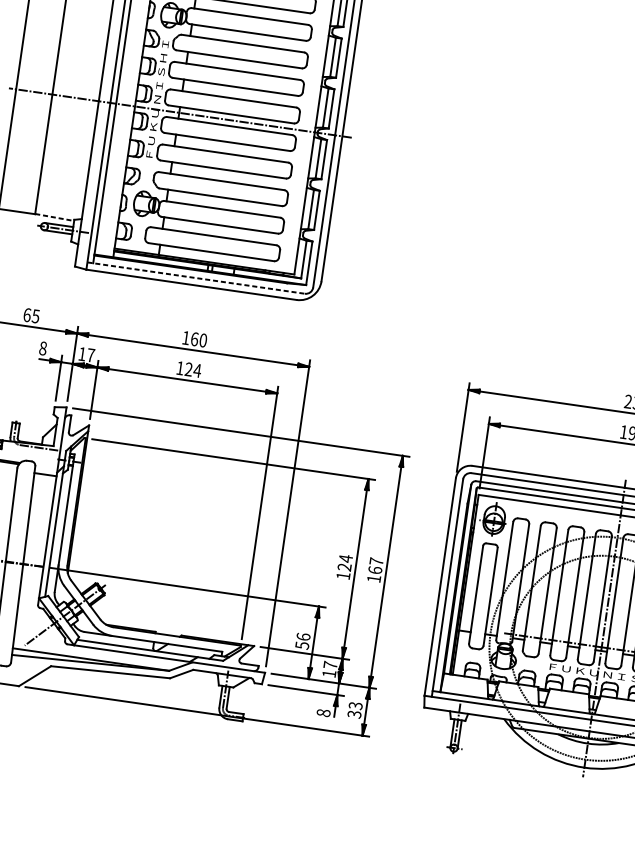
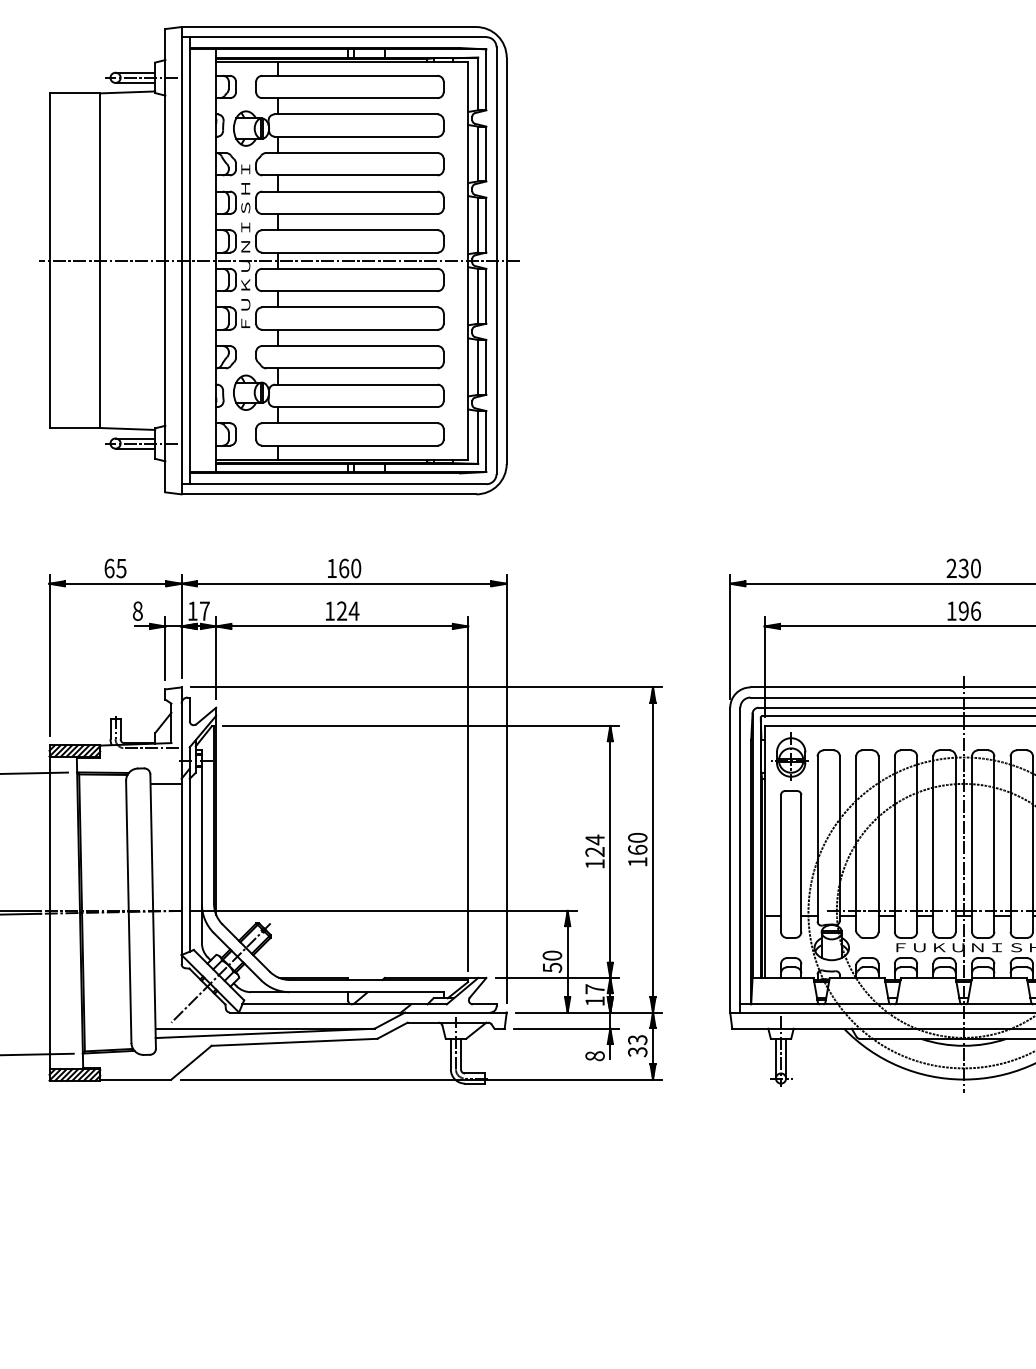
line: (55, 217) -> (128, 429), dashed -> solid
line: (196, 278) -> (334, 484), dashed -> solid
text: (376, 561) -> (637, 837), 167 -> 160
text: (303, 636) -> (552, 955), 56 -> 50

